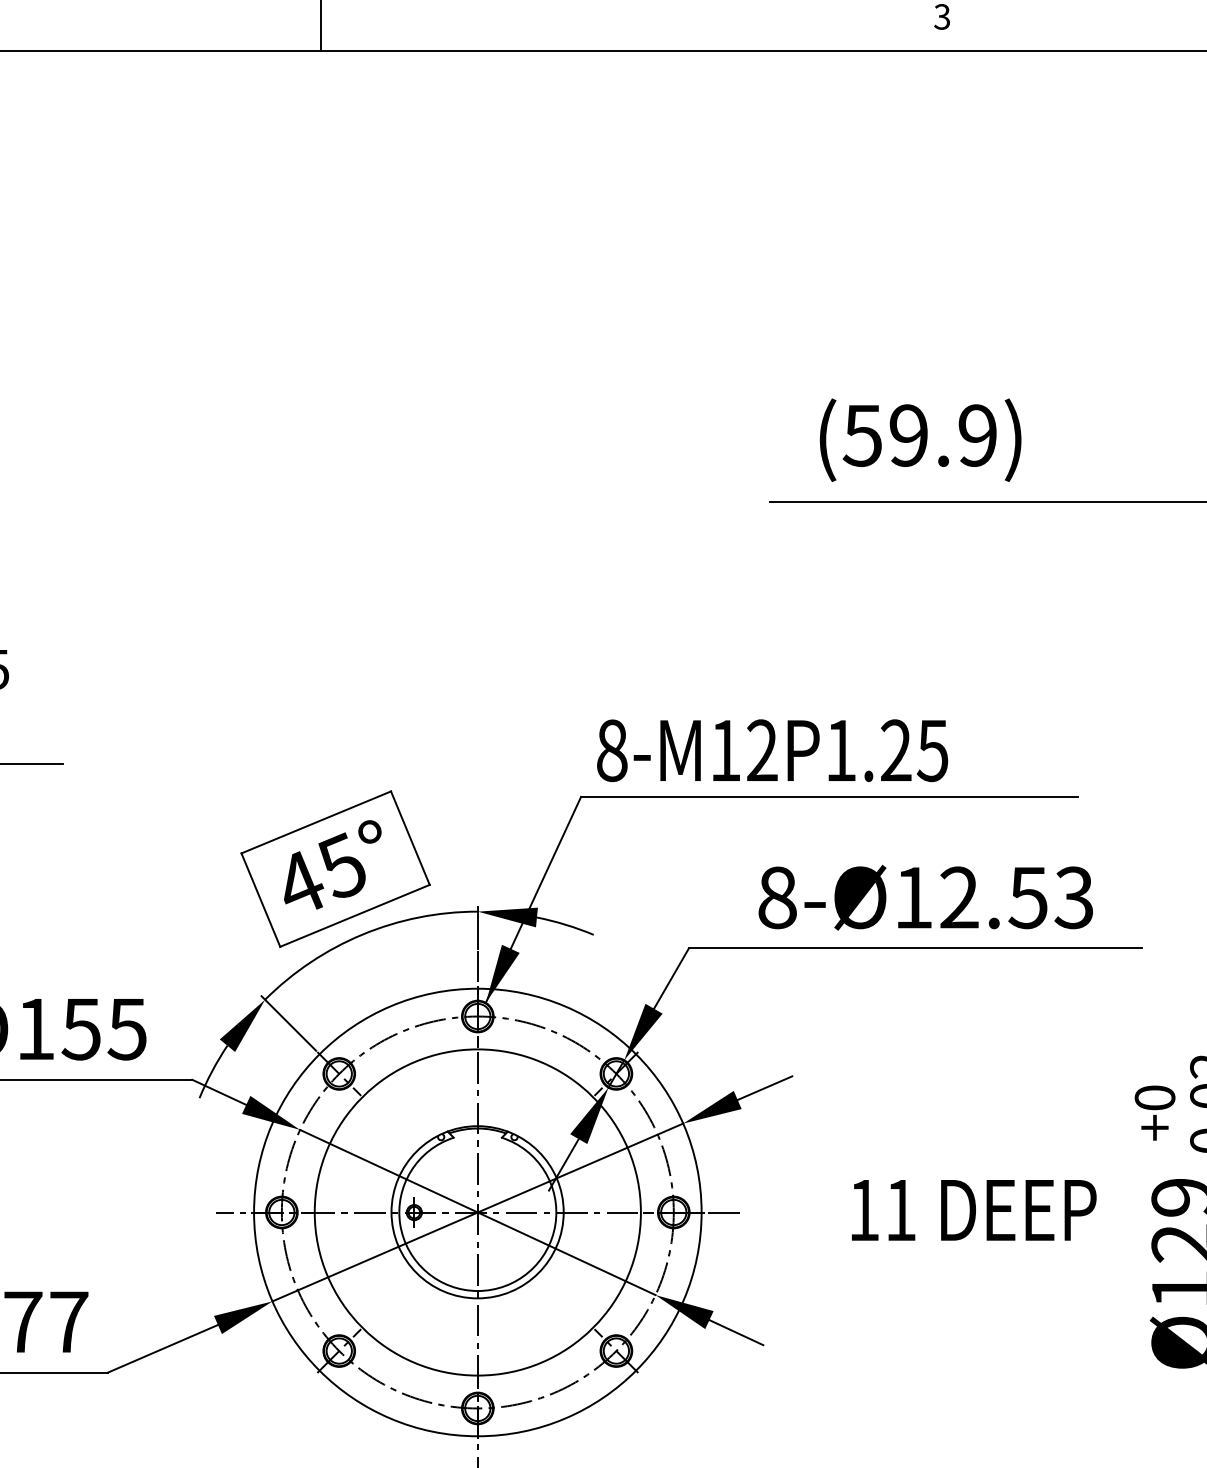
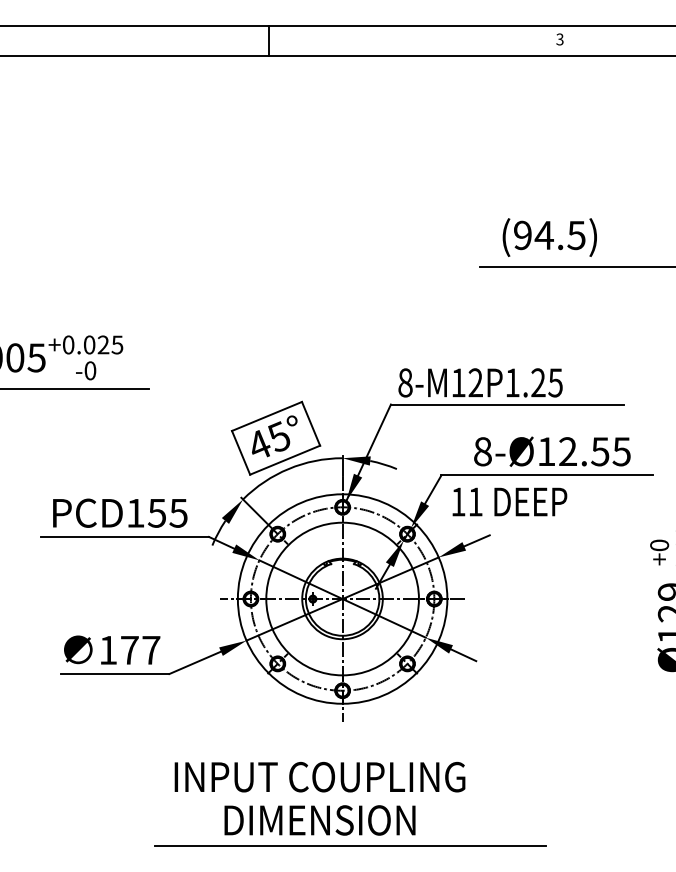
text: (919, 435) -> (549, 235), (59.9) -> (94.5)
text: (1073, 897) -> (621, 451), 8-Ø12.53 -> 8-Ø12.55
text: (973, 1209) -> (509, 501), moved

